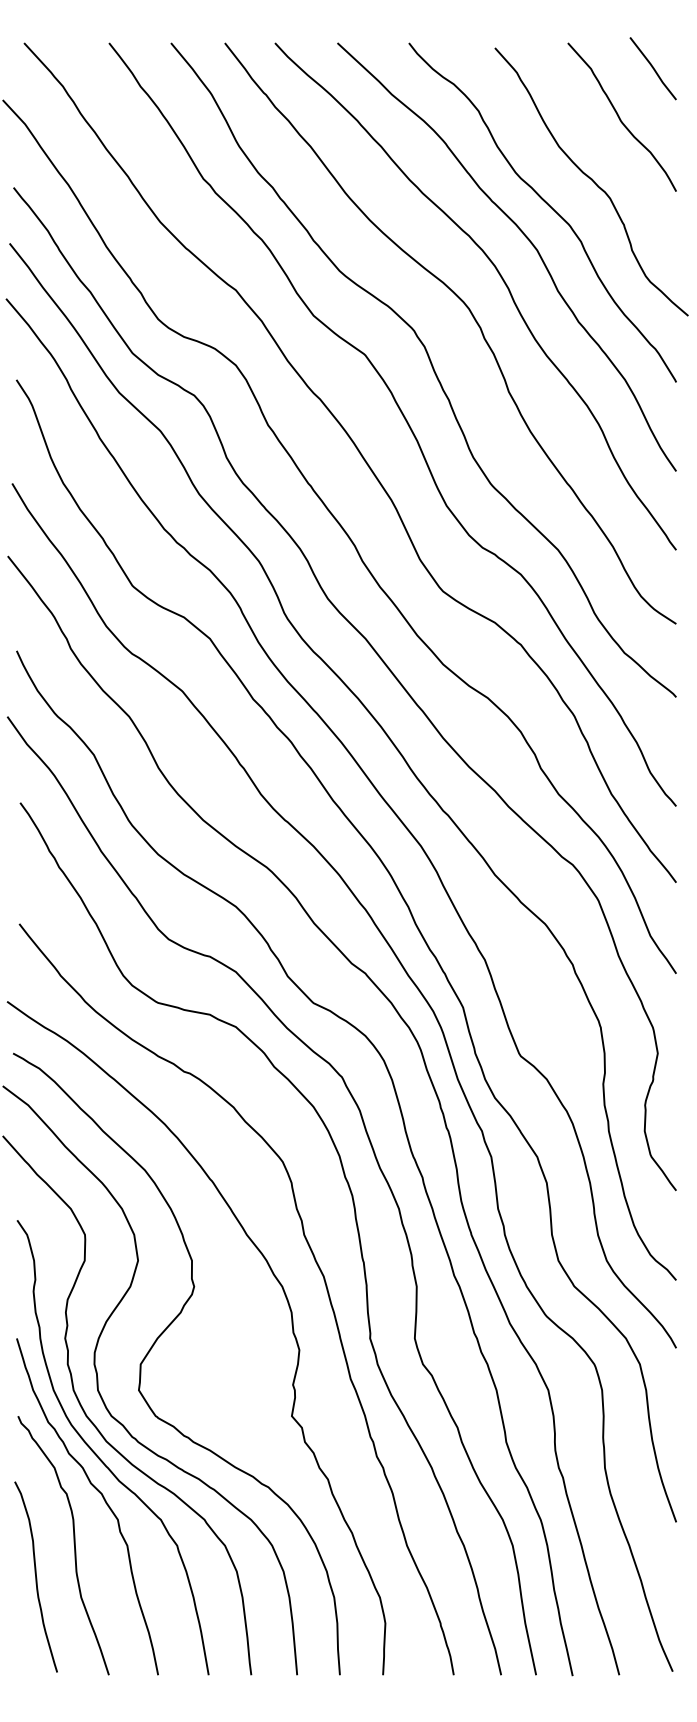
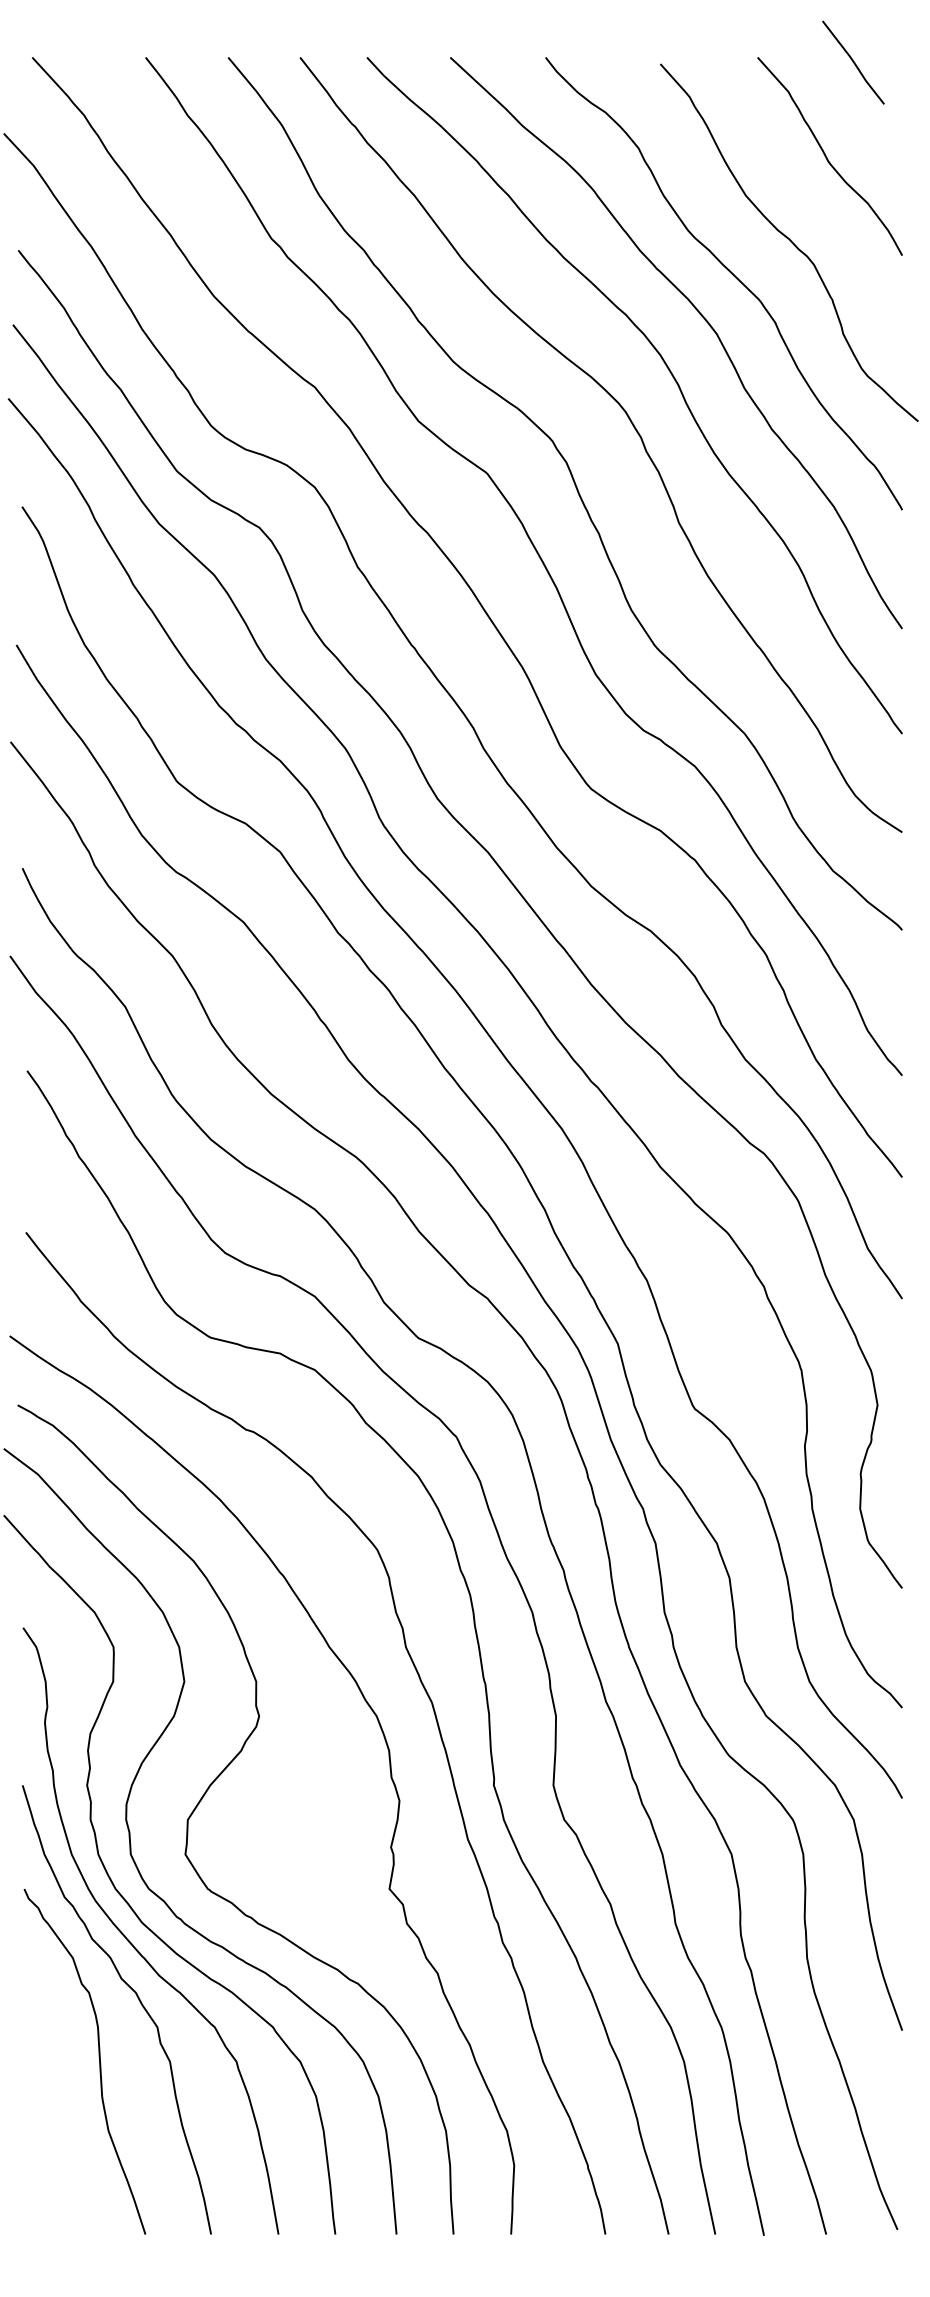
line: (653, 68) -> (853, 62), moved
curve: (36, 1576) -> (48, 2103), removed

